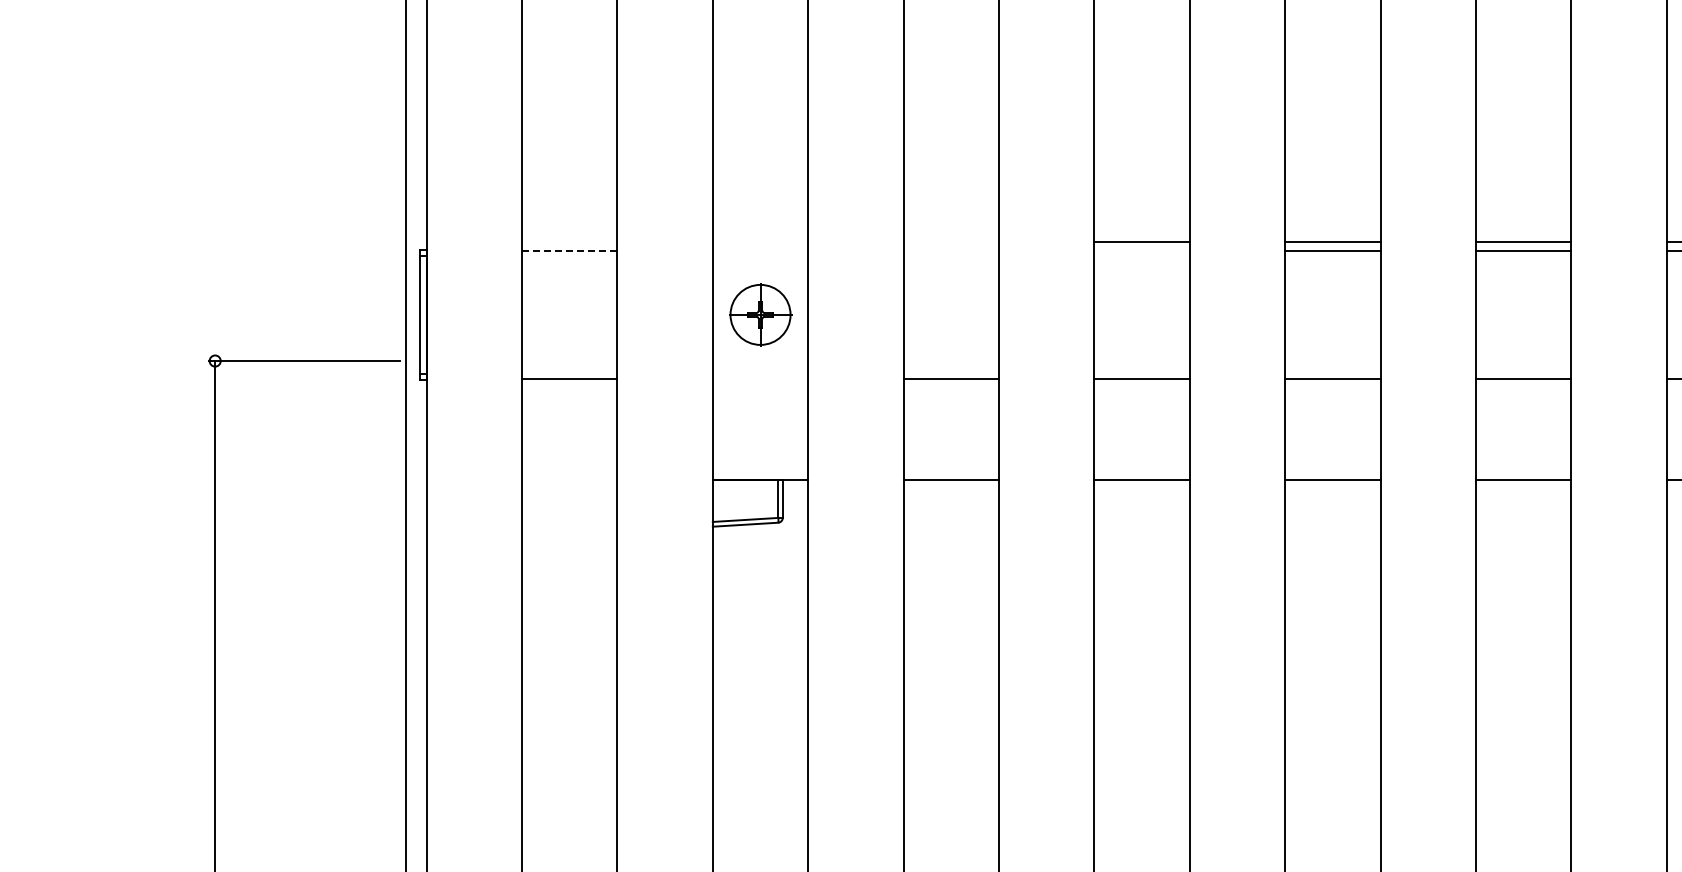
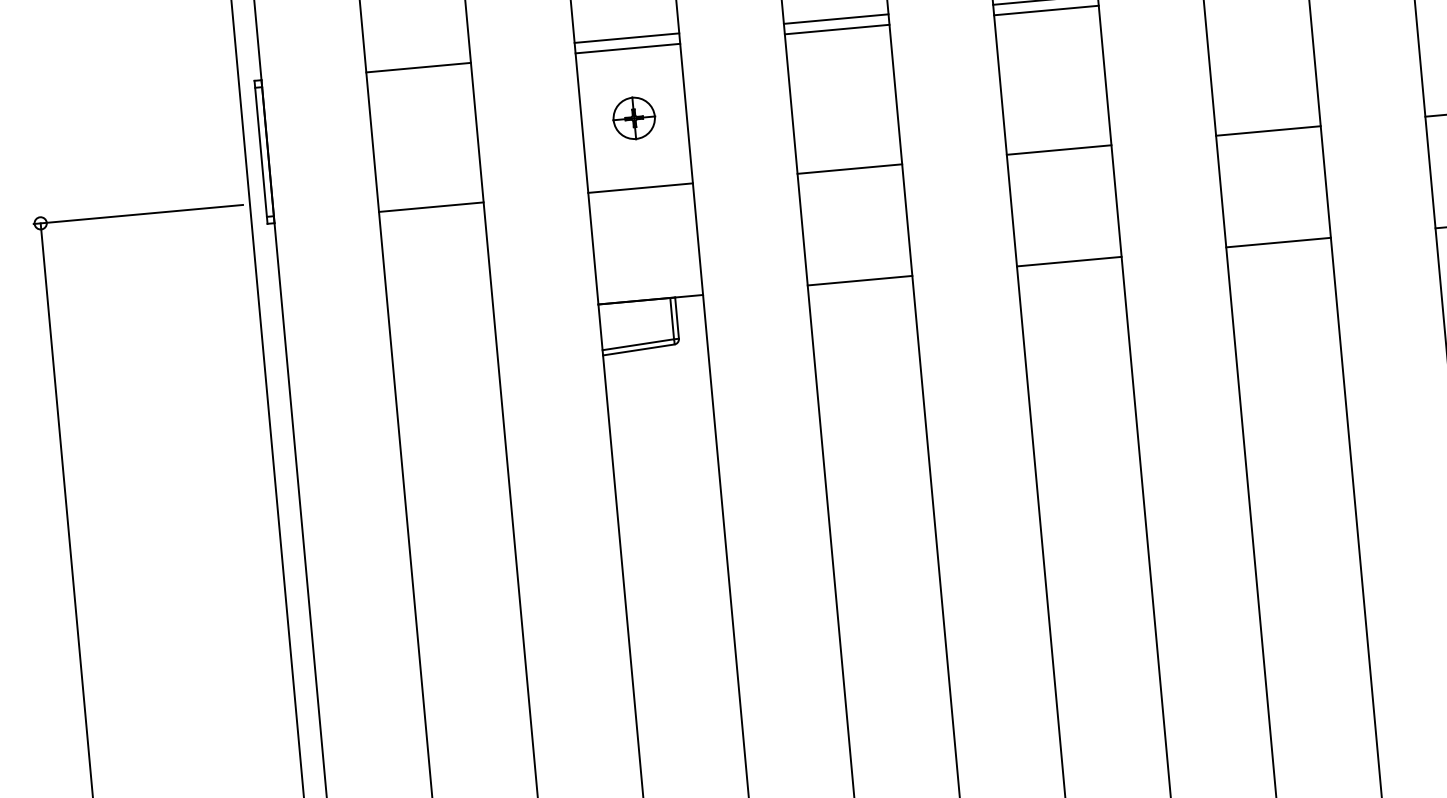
line: (760, 241) -> (626, 37), added
line: (951, 241) -> (836, 18), added
line: (569, 251) -> (418, 67), dashed -> solid
line: (760, 251) -> (627, 48), added
line: (951, 251) -> (837, 29), added
line: (1141, 251) -> (1045, 10), added
part: (760, 314) -> (634, 117), size x0.62
line: (760, 378) -> (640, 188), added

